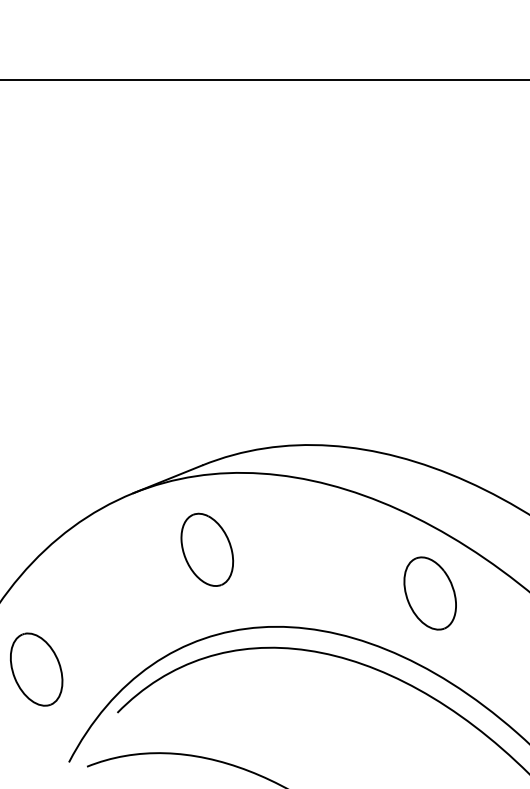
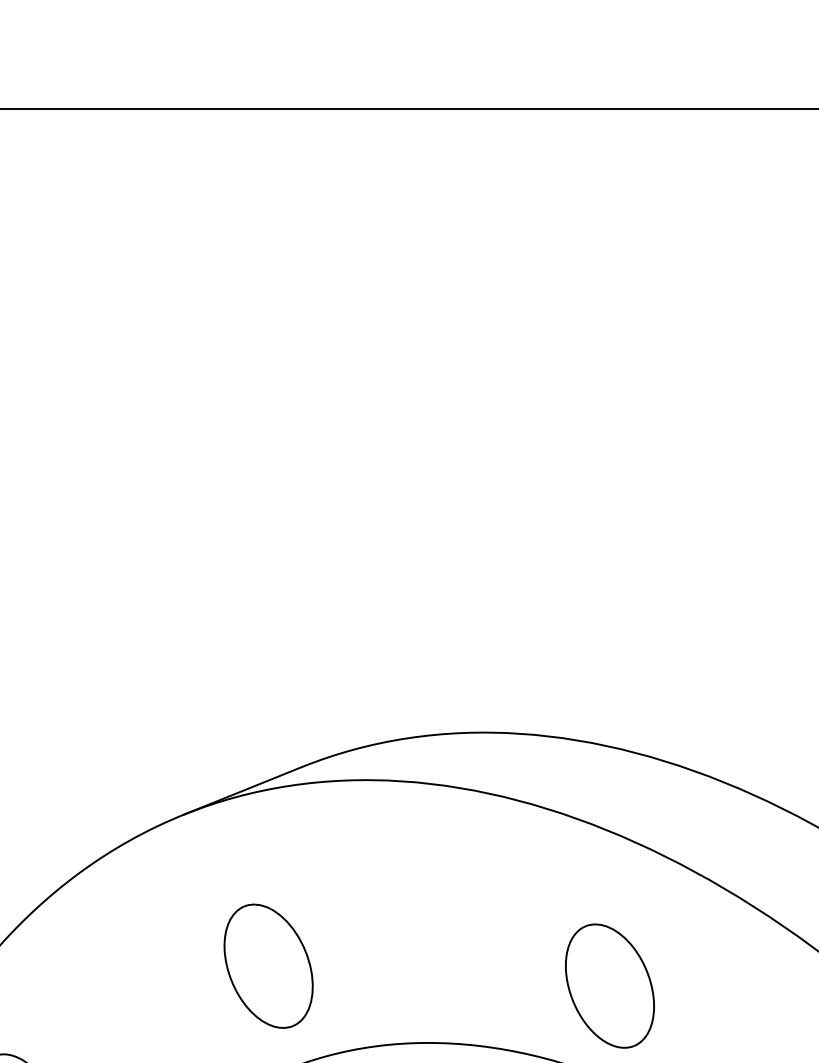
part: (207, 549) -> (268, 965), moved
part: (429, 593) -> (608, 986), moved

